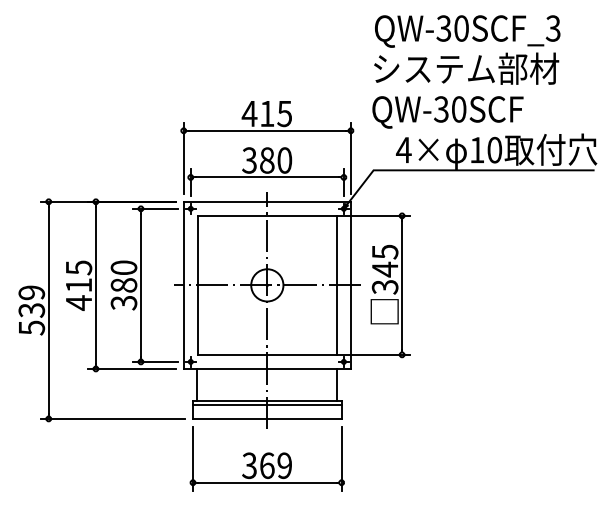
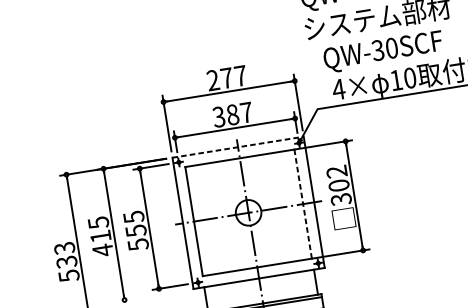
text: (447, 112) -> (383, 52), moved
text: (266, 113) -> (226, 78), 415 -> 277
text: (284, 160) -> (246, 112), 380 -> 387
line: (267, 201) -> (238, 147), solid -> dashed
text: (384, 260) -> (337, 178), 345 -> 302
line: (336, 284) -> (302, 203), solid -> dashed
text: (123, 285) -> (135, 231), 380 -> 555
text: (31, 292) -> (64, 248), 539 -> 533
line: (131, 368) -> (152, 295), removed

